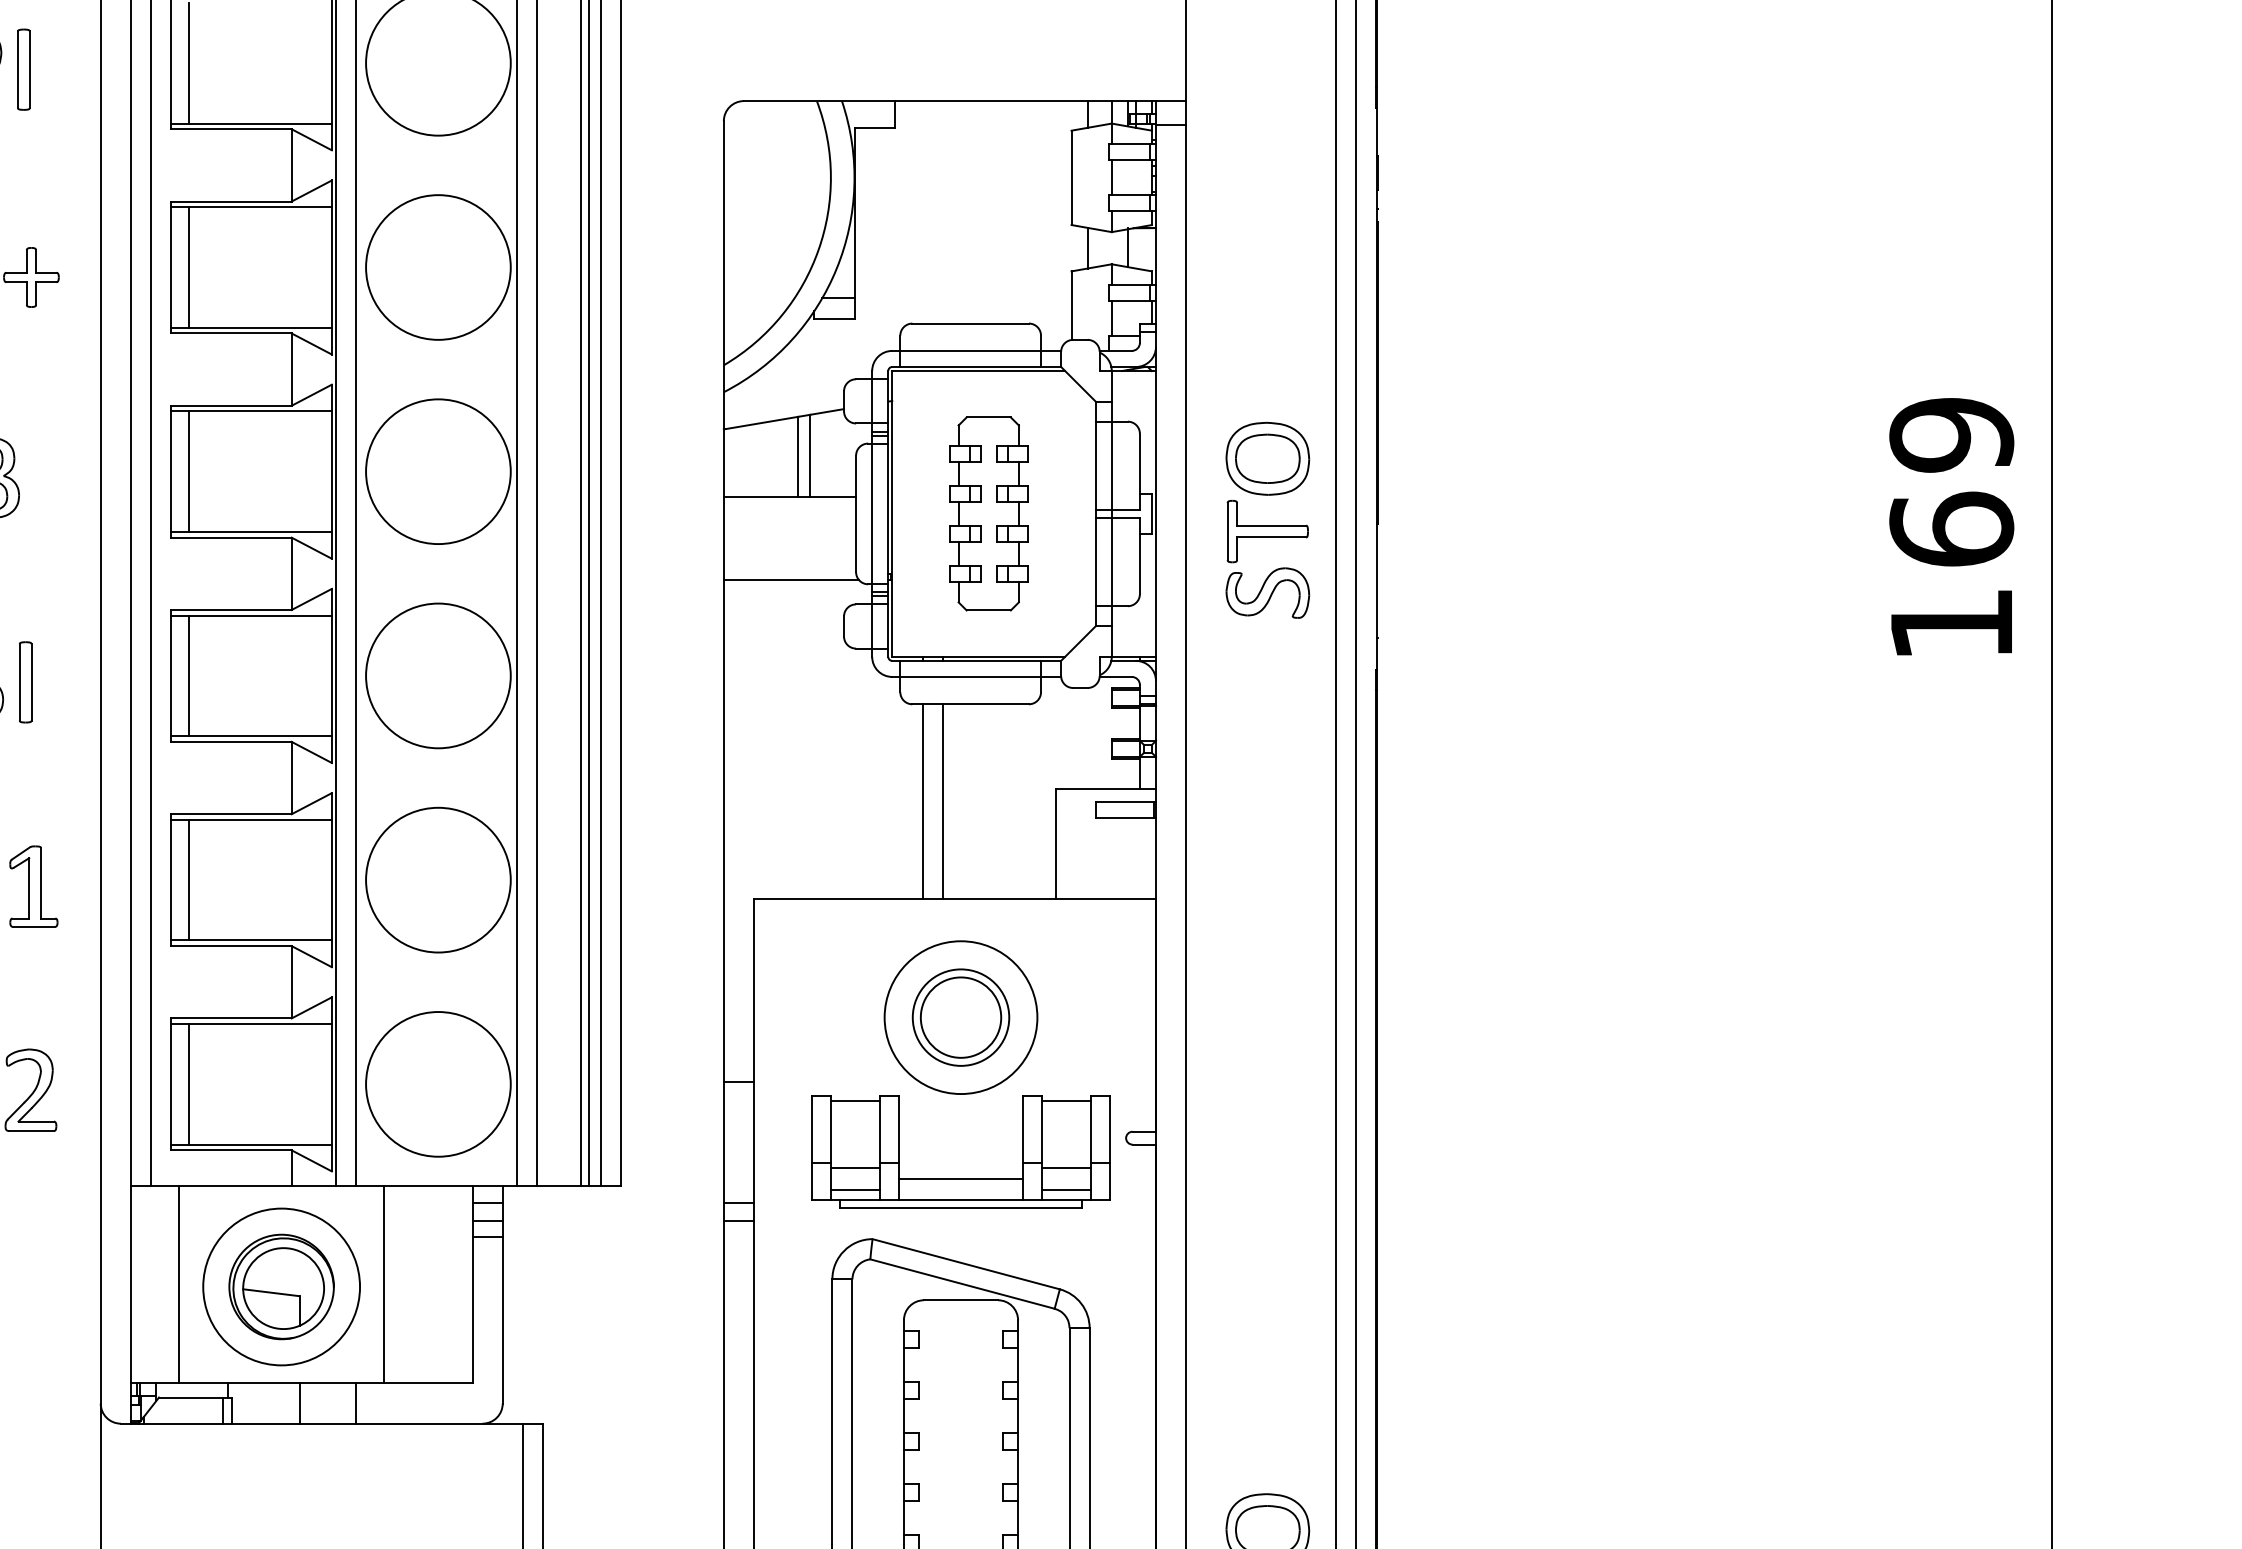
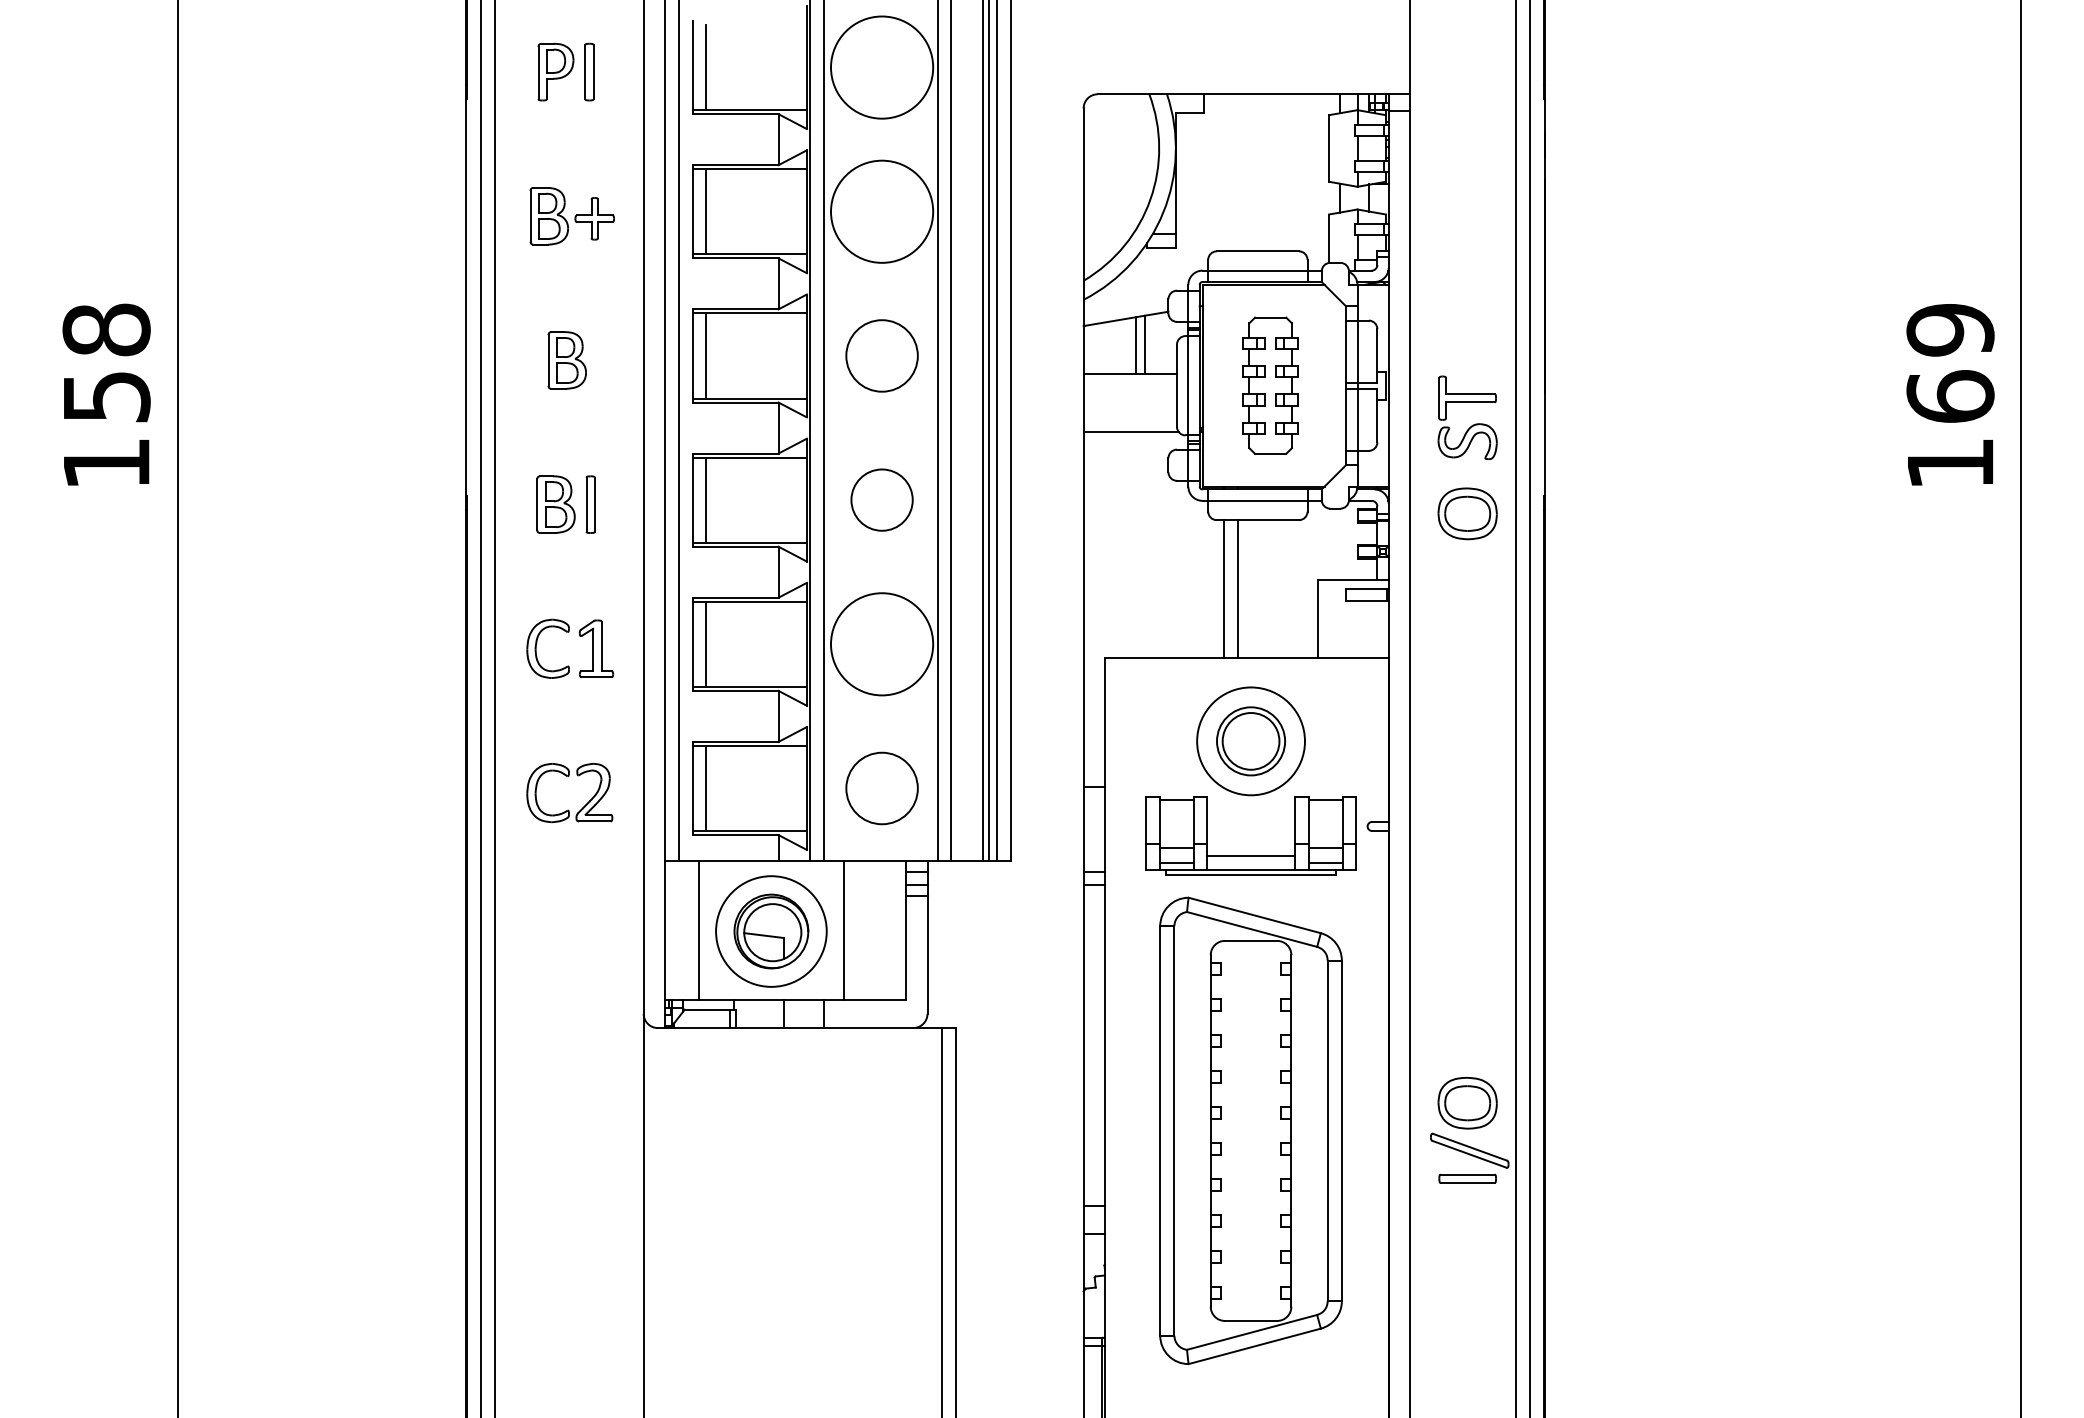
part: (1267, 458) -> (1467, 513), moved
circle: (438, 471) -> (882, 355), size x0.7
circle: (438, 676) -> (882, 500), size x0.6
circle: (438, 1084) -> (882, 788), size x0.7

